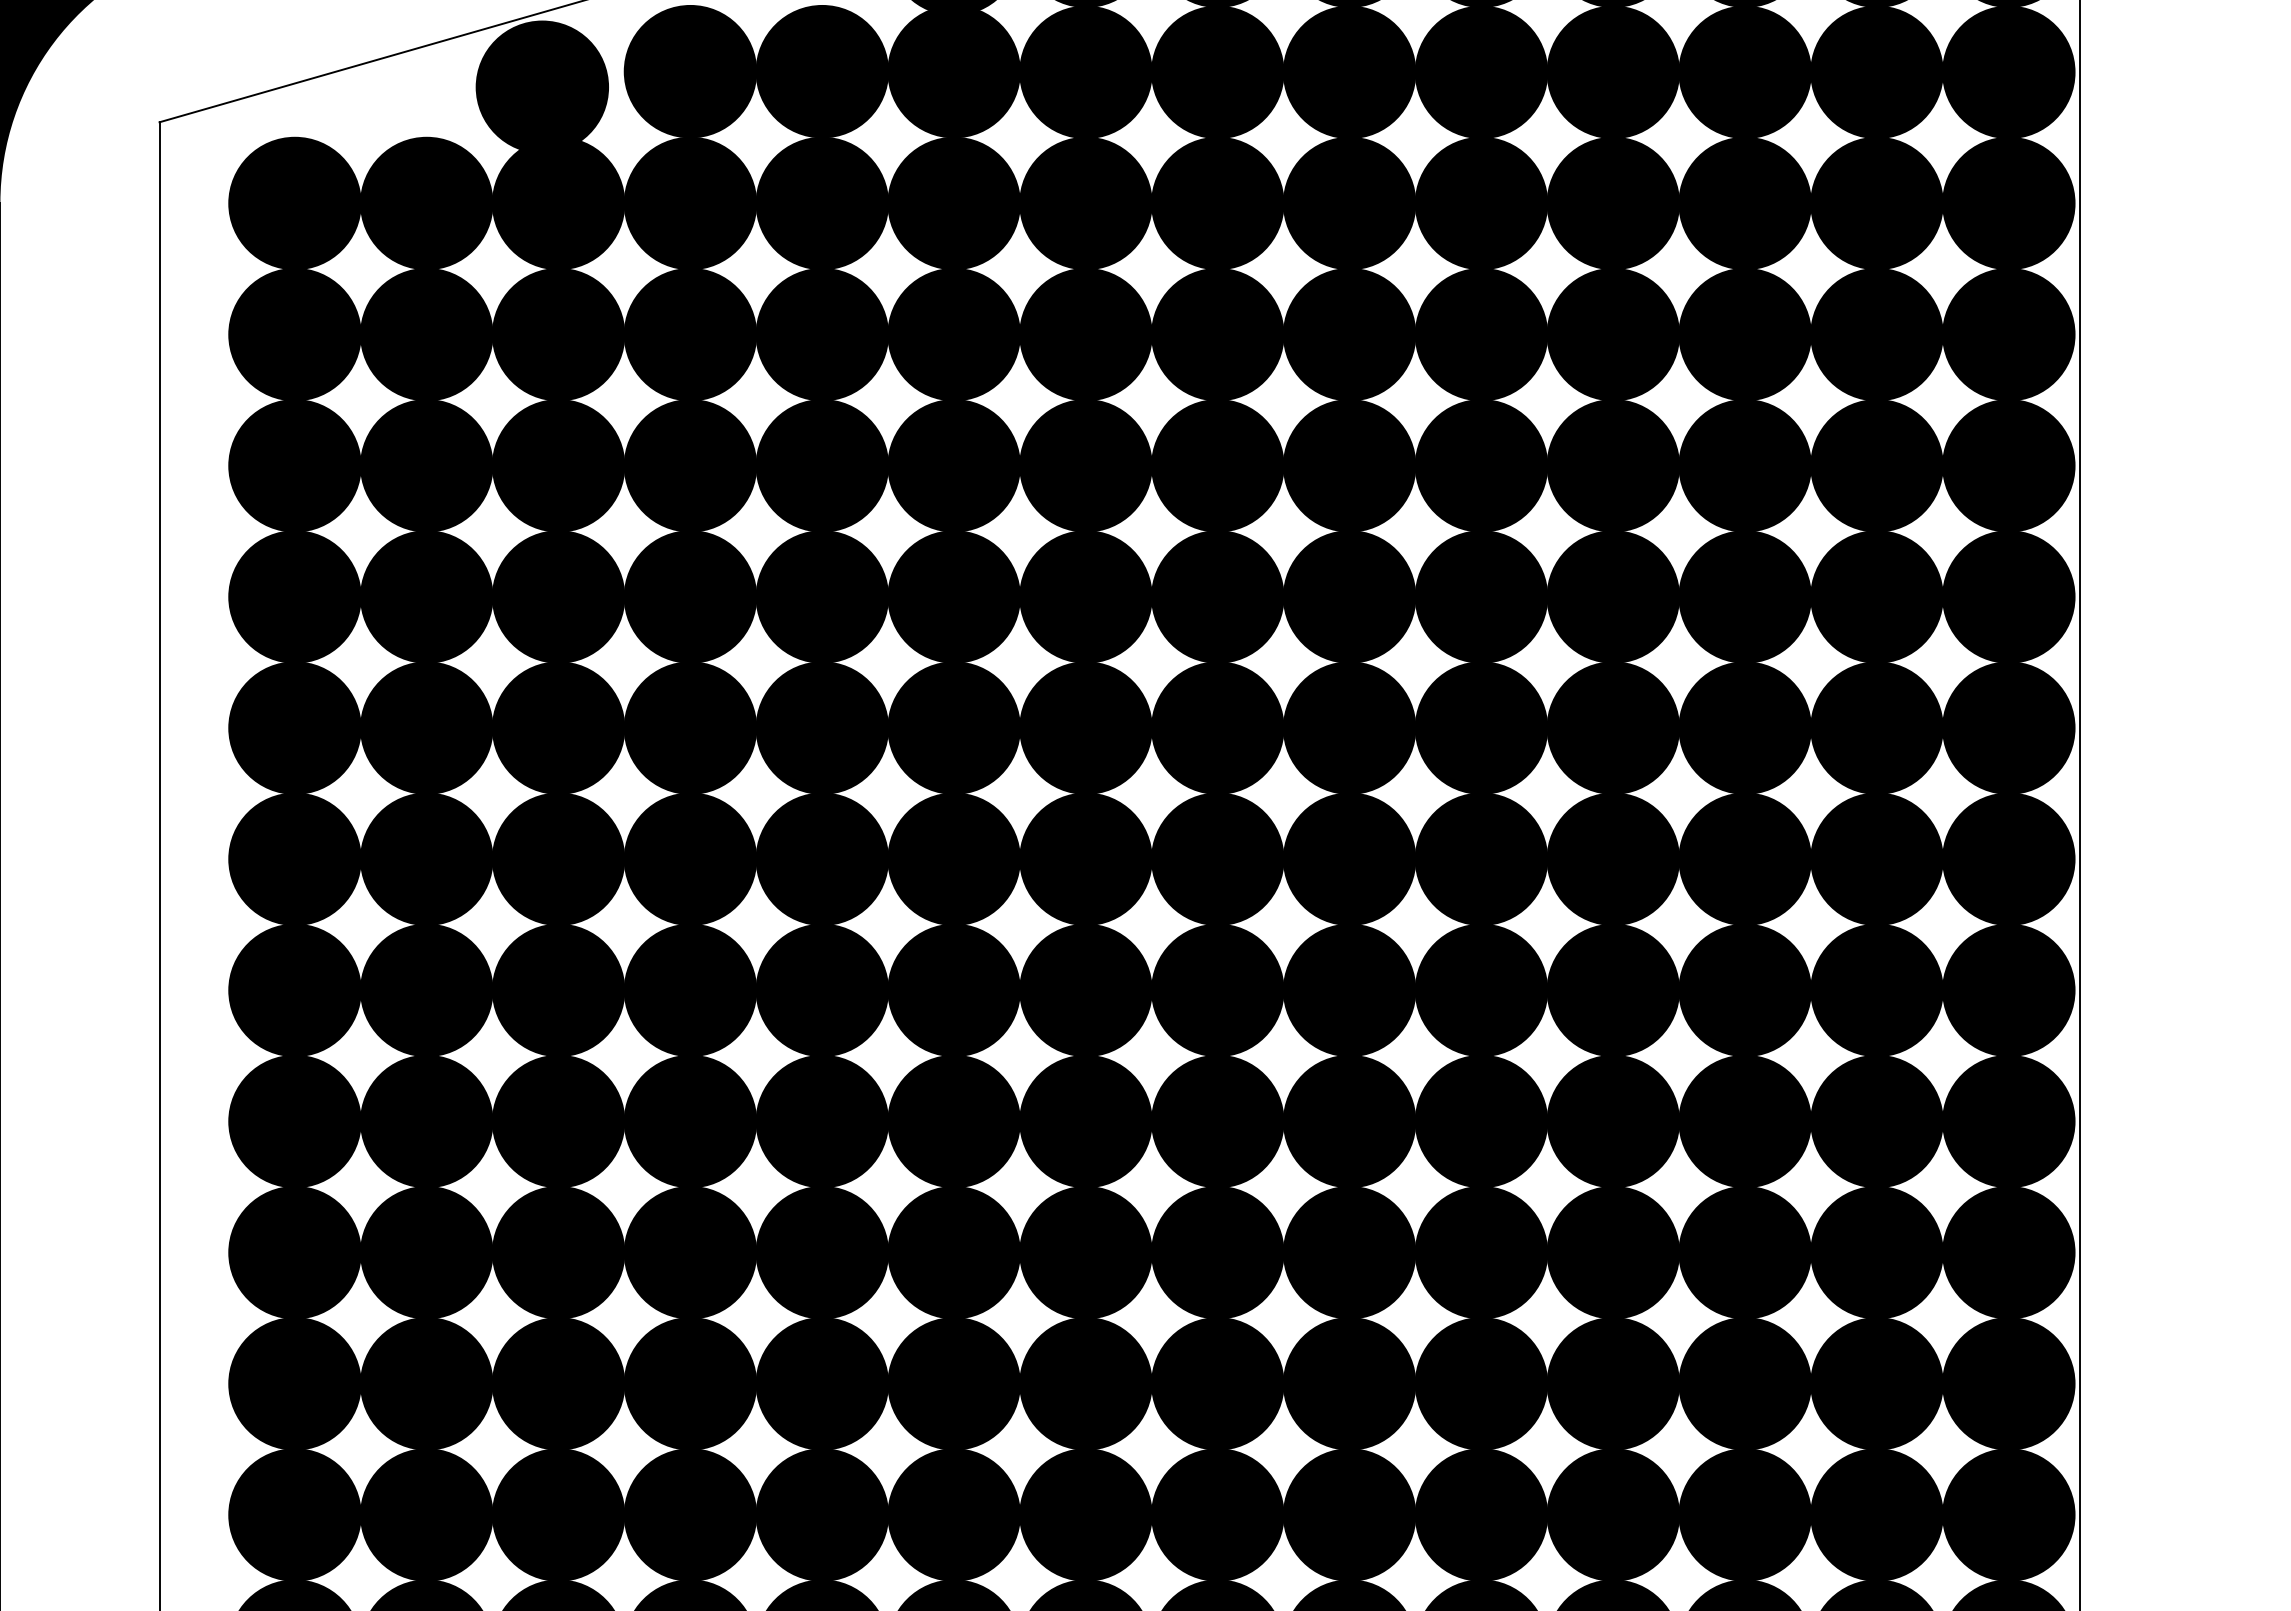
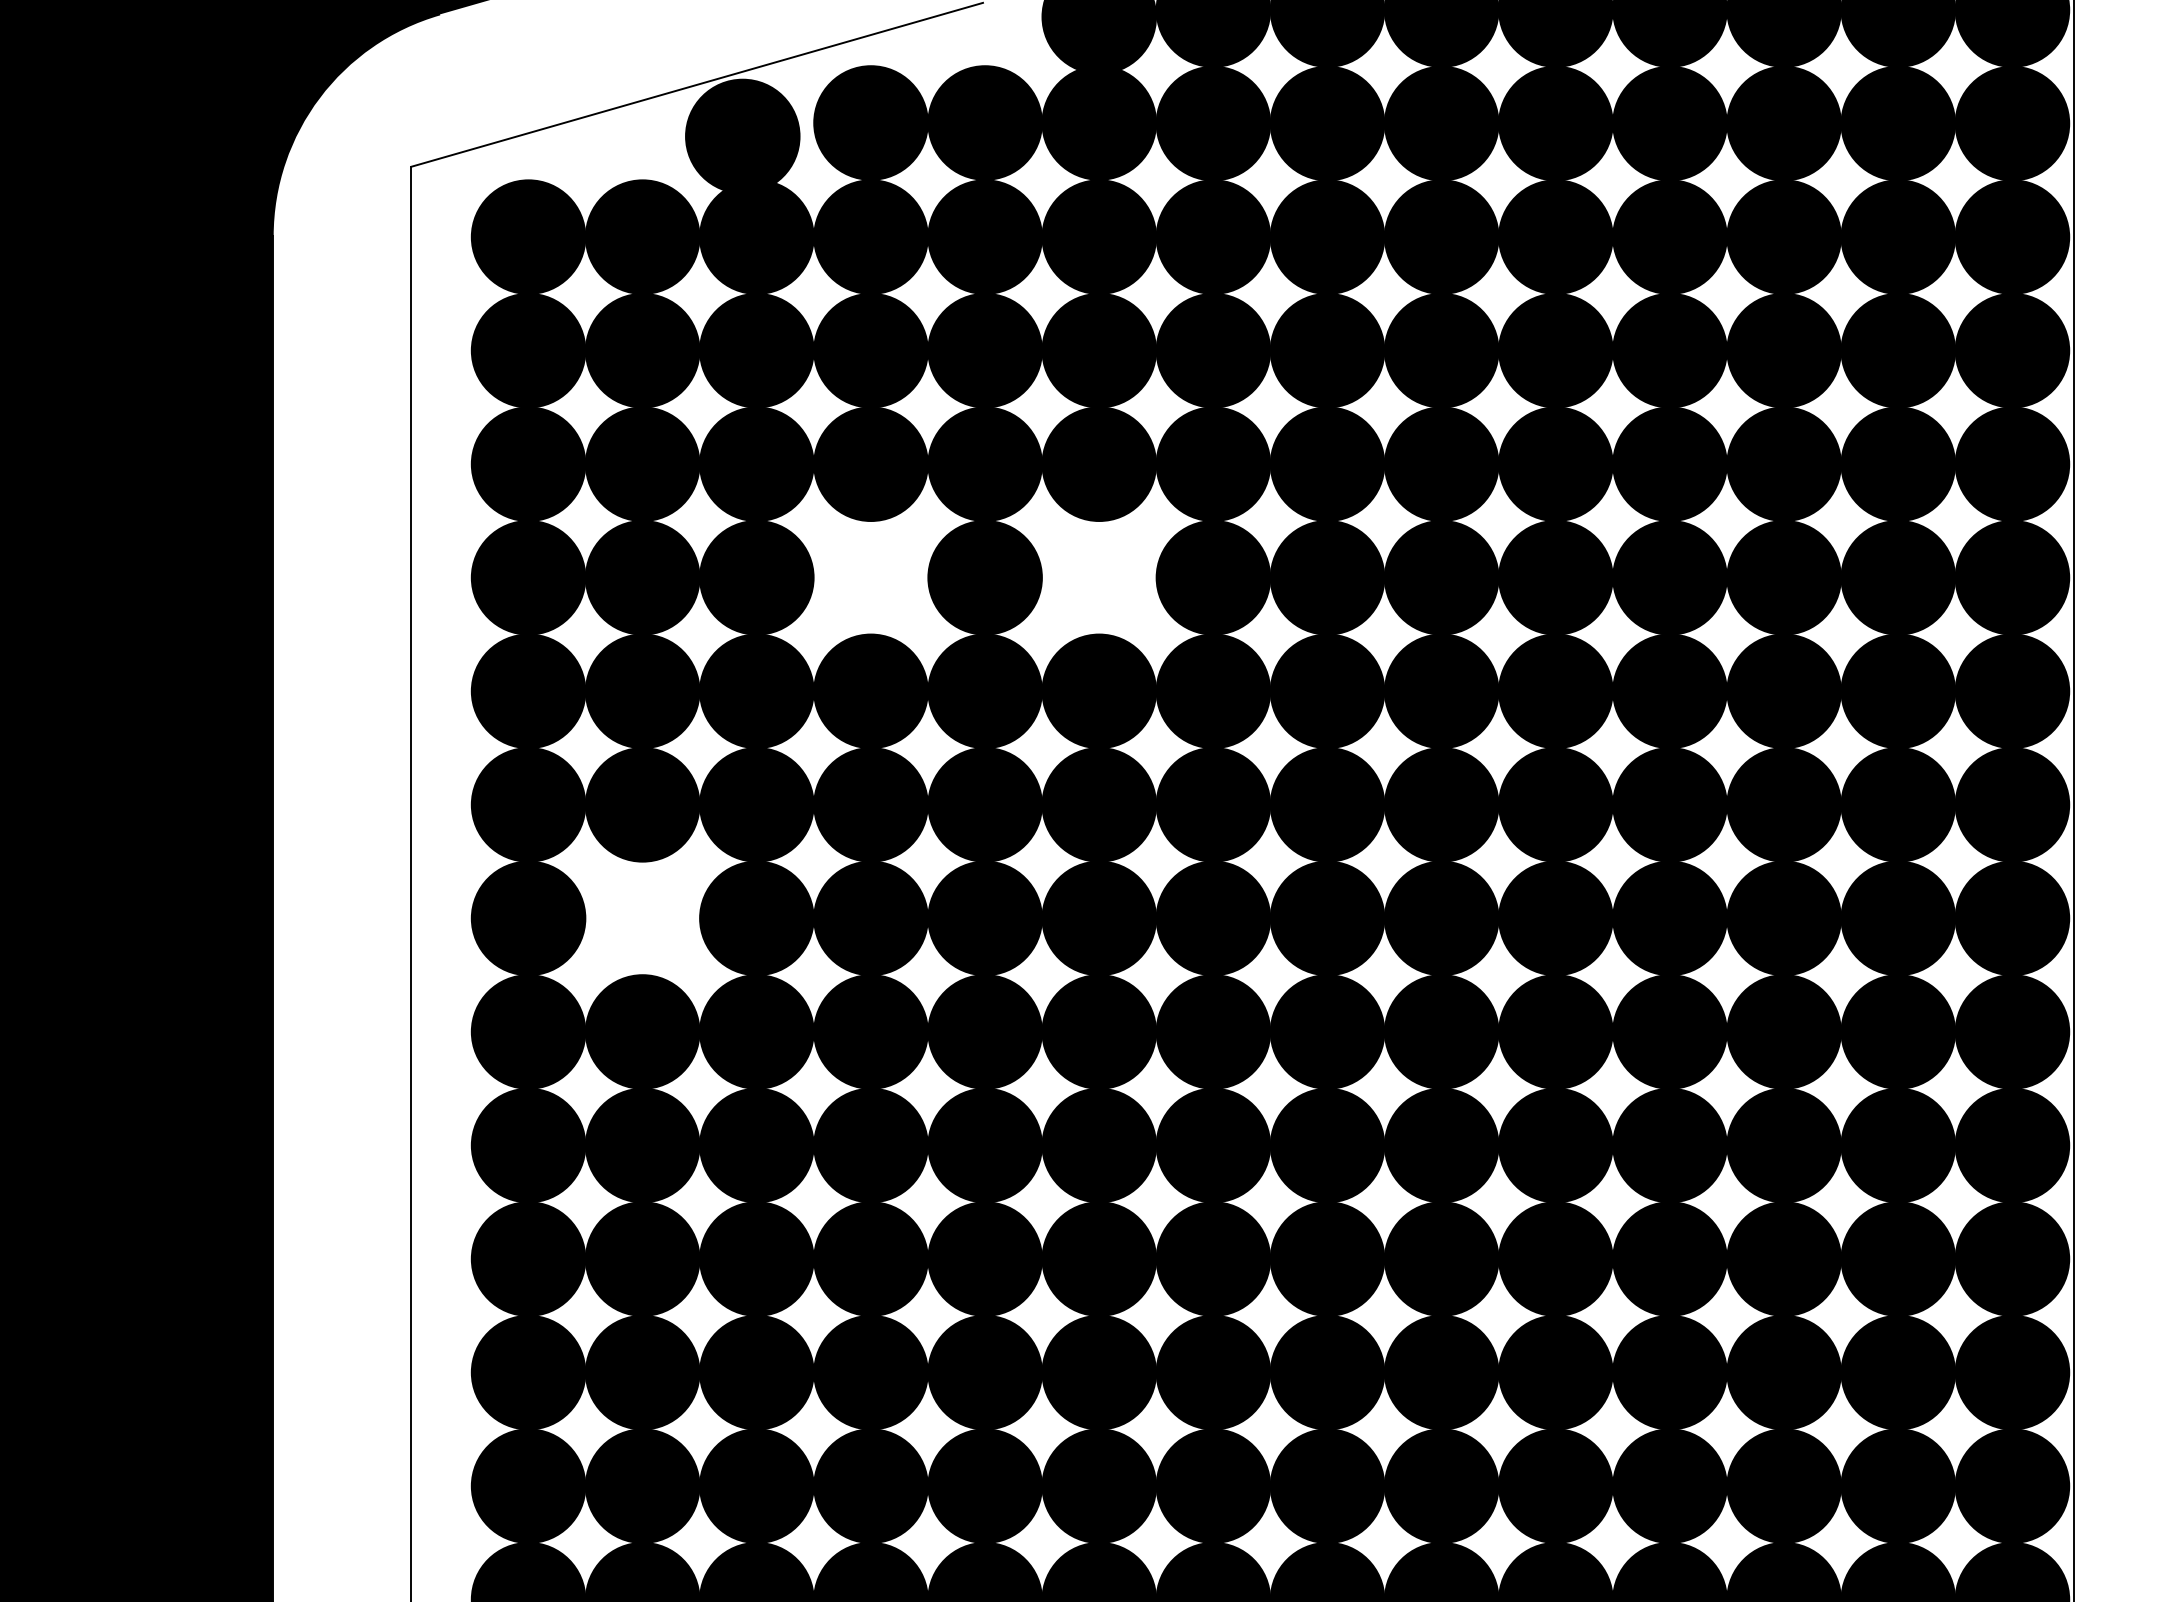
fill: (689, 596) -> (870, 577), removed
fill: (954, 596) -> (1099, 577), removed
fill: (426, 990) -> (642, 918), removed

